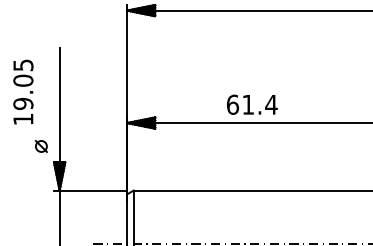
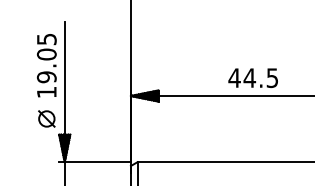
text: (23, 91) -> (46, 65), moved
text: (251, 104) -> (252, 77), 61.4 -> 44.5
part: (41, 146) -> (46, 119), size x1.43

